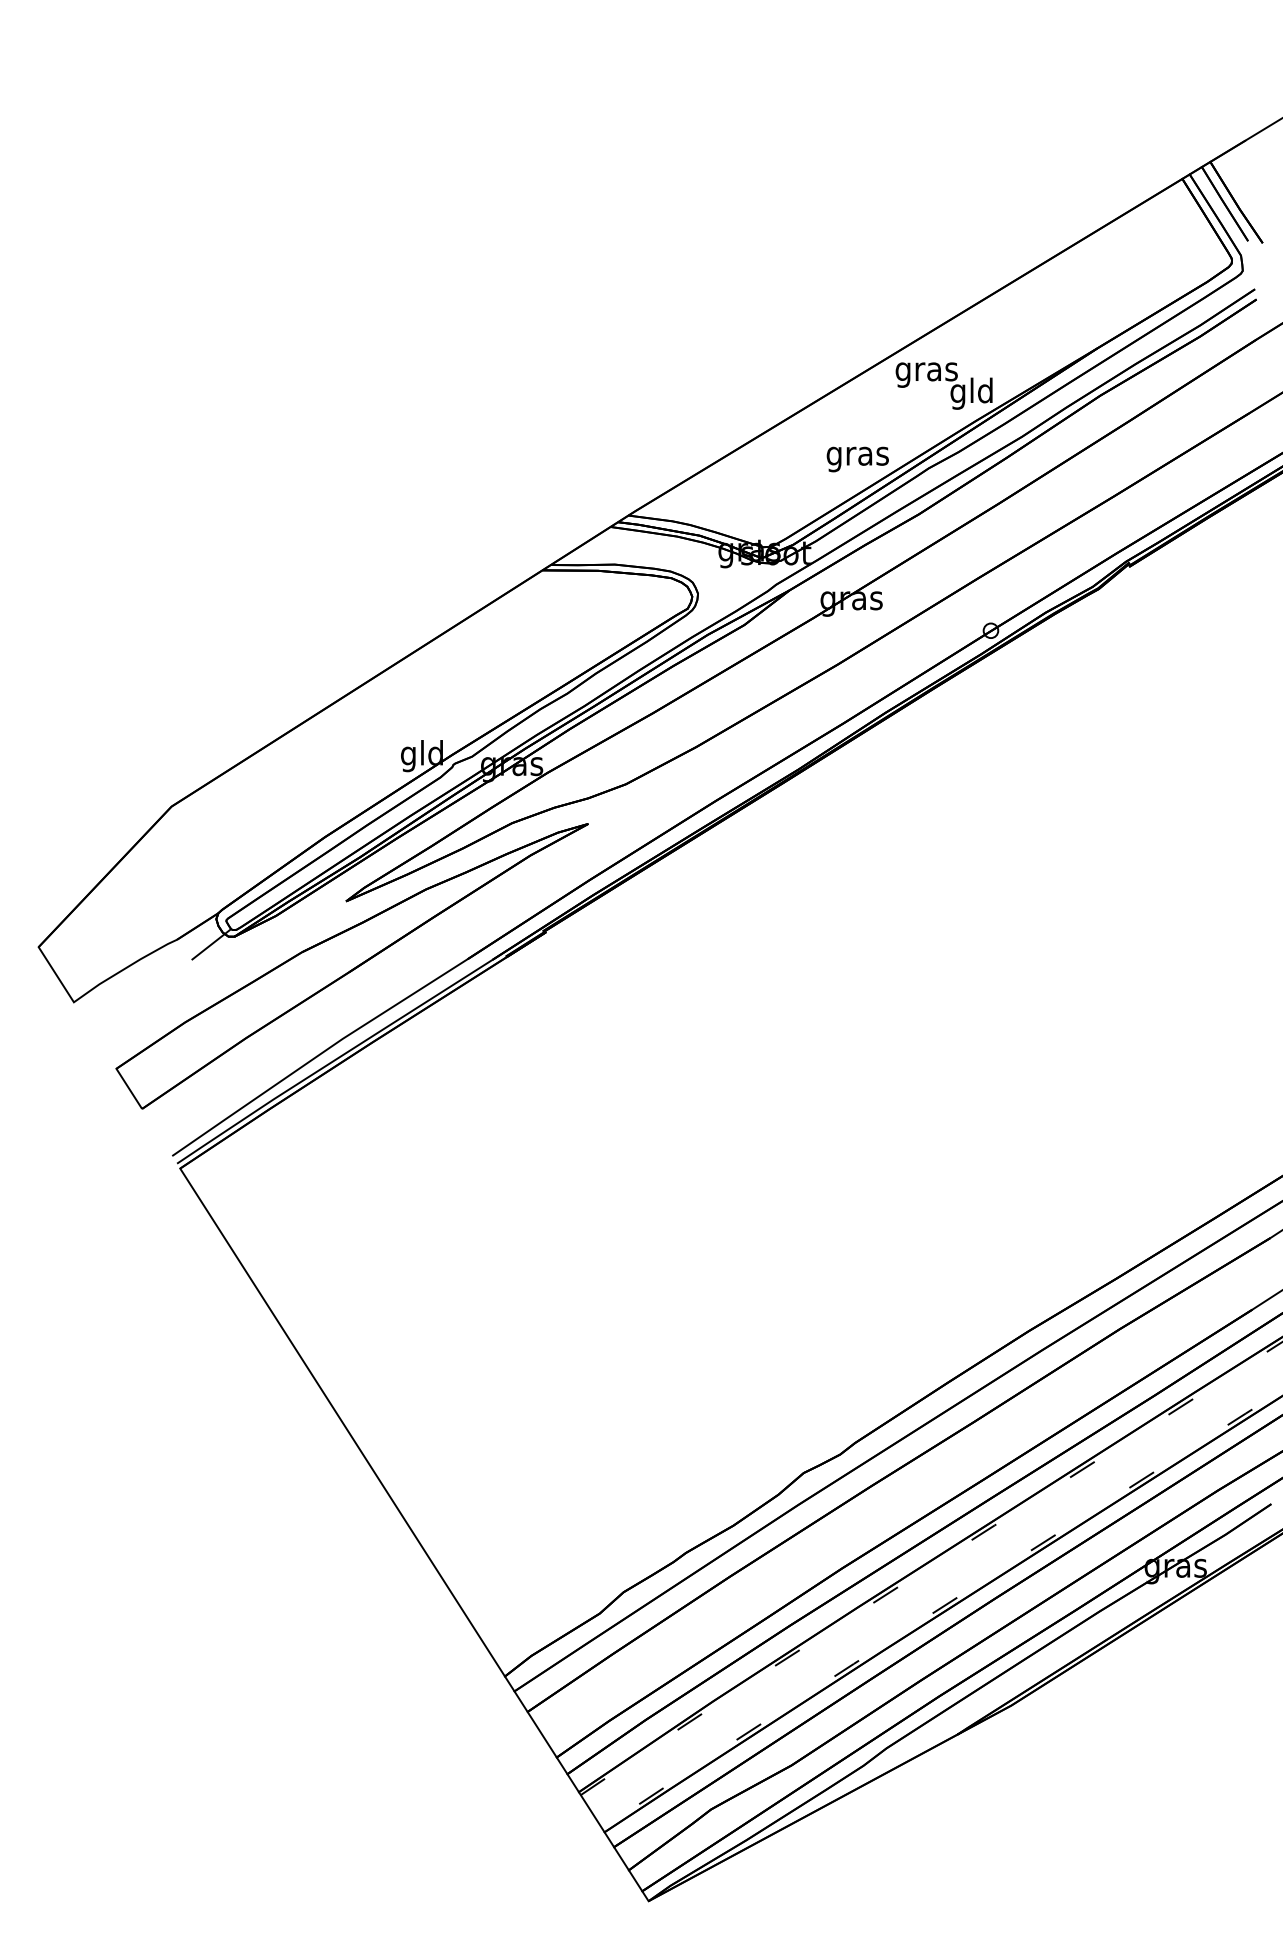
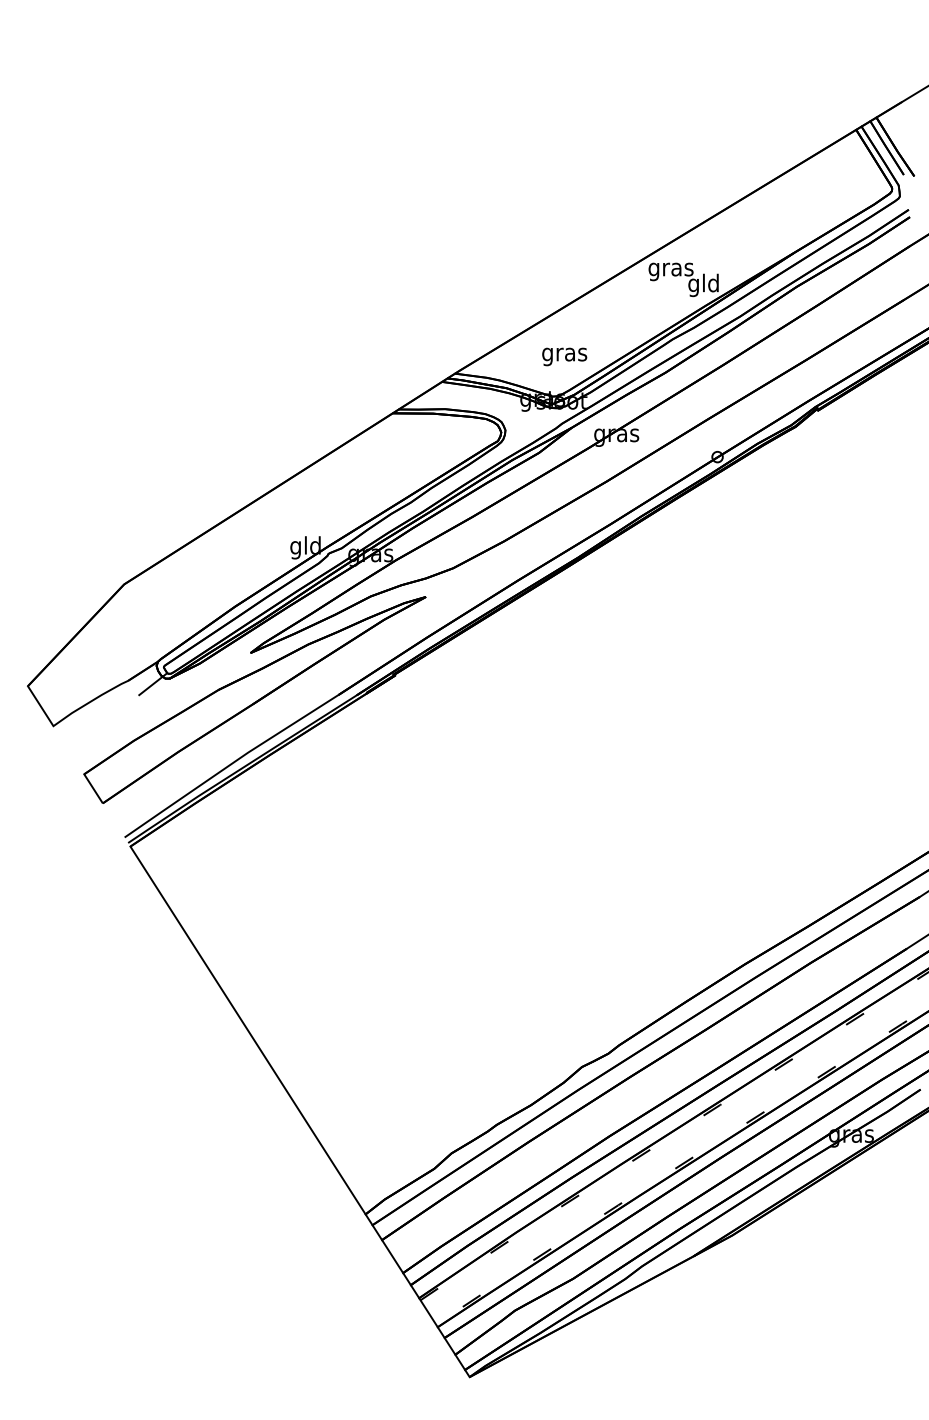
text: (857, 459) -> (564, 356), moved

